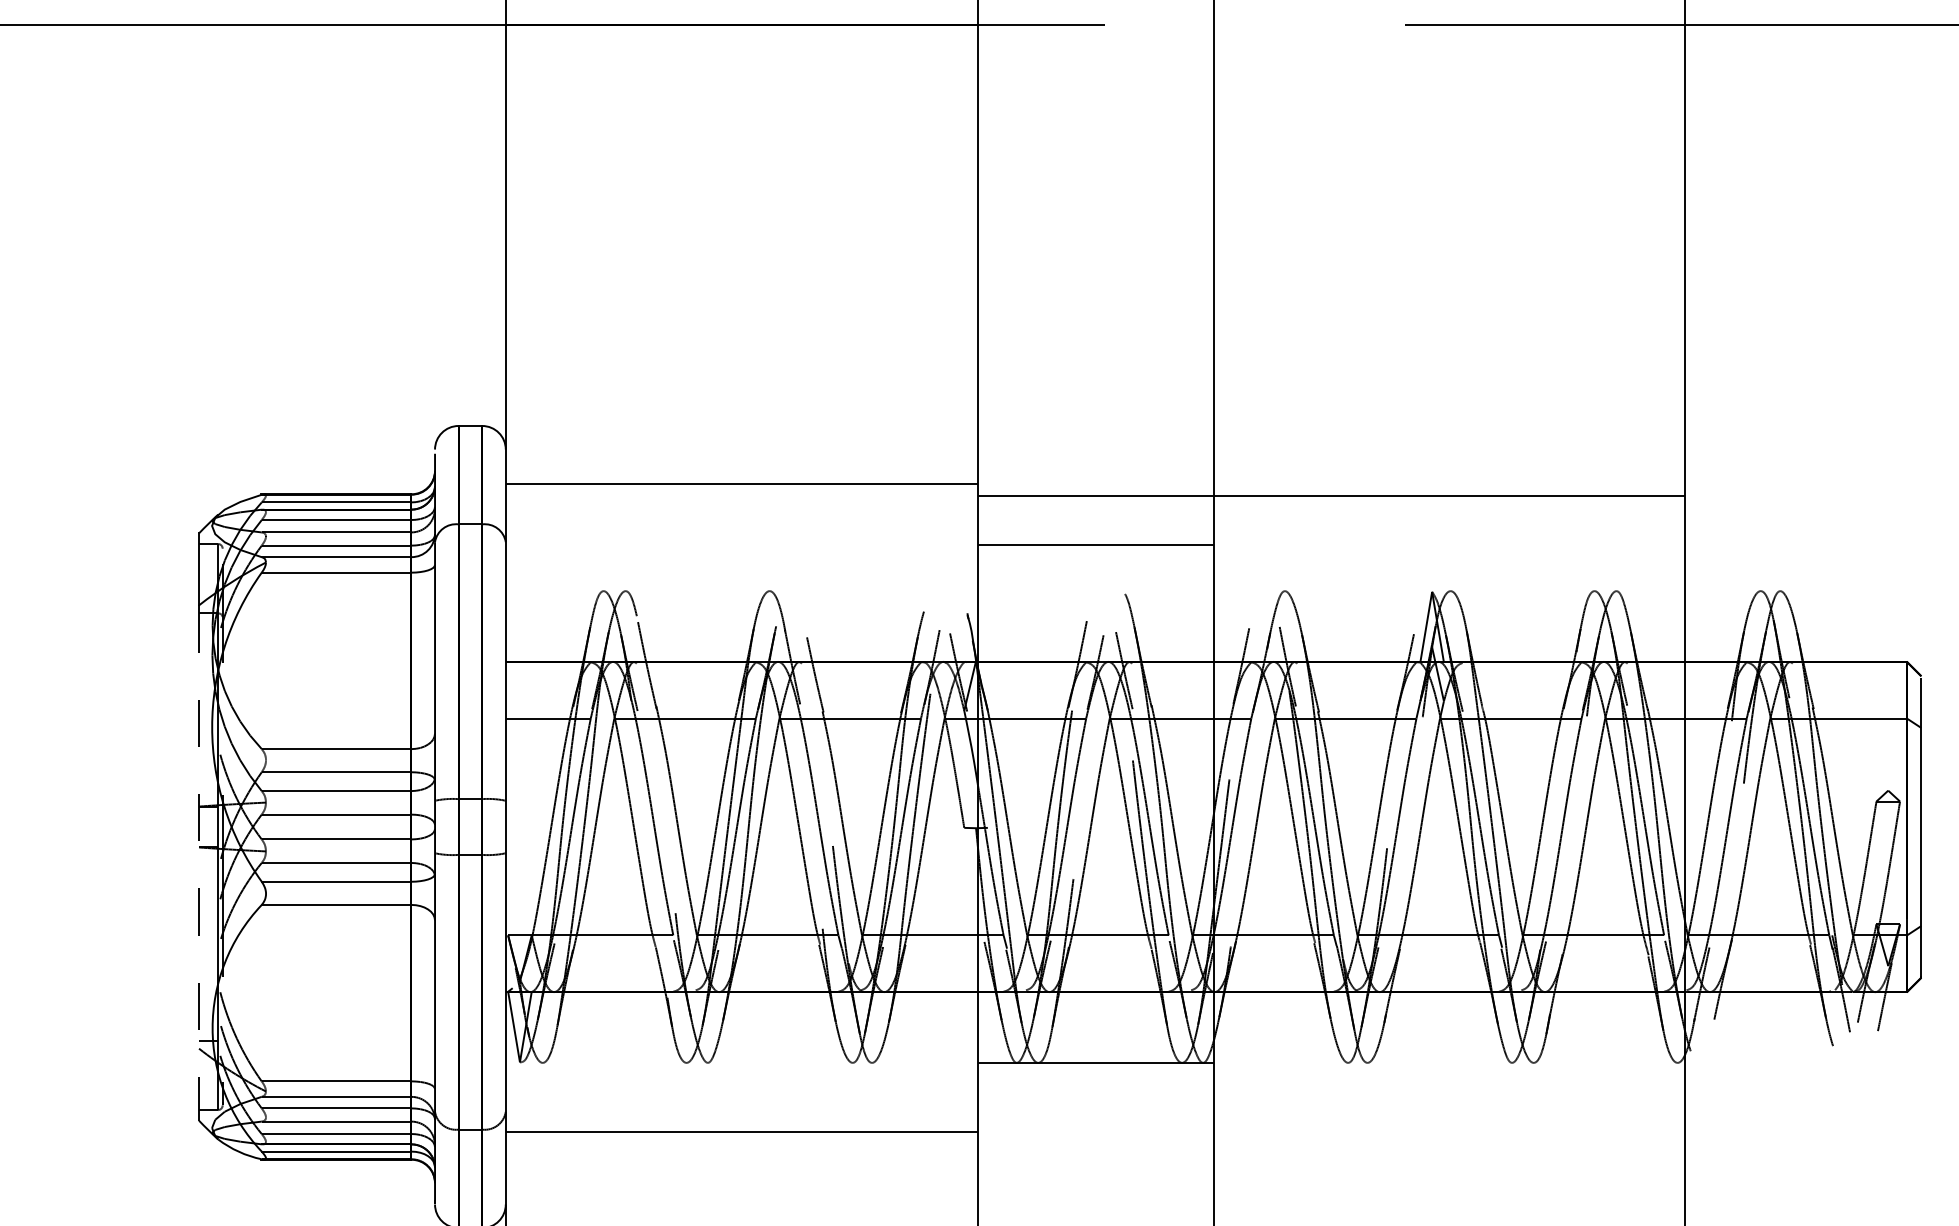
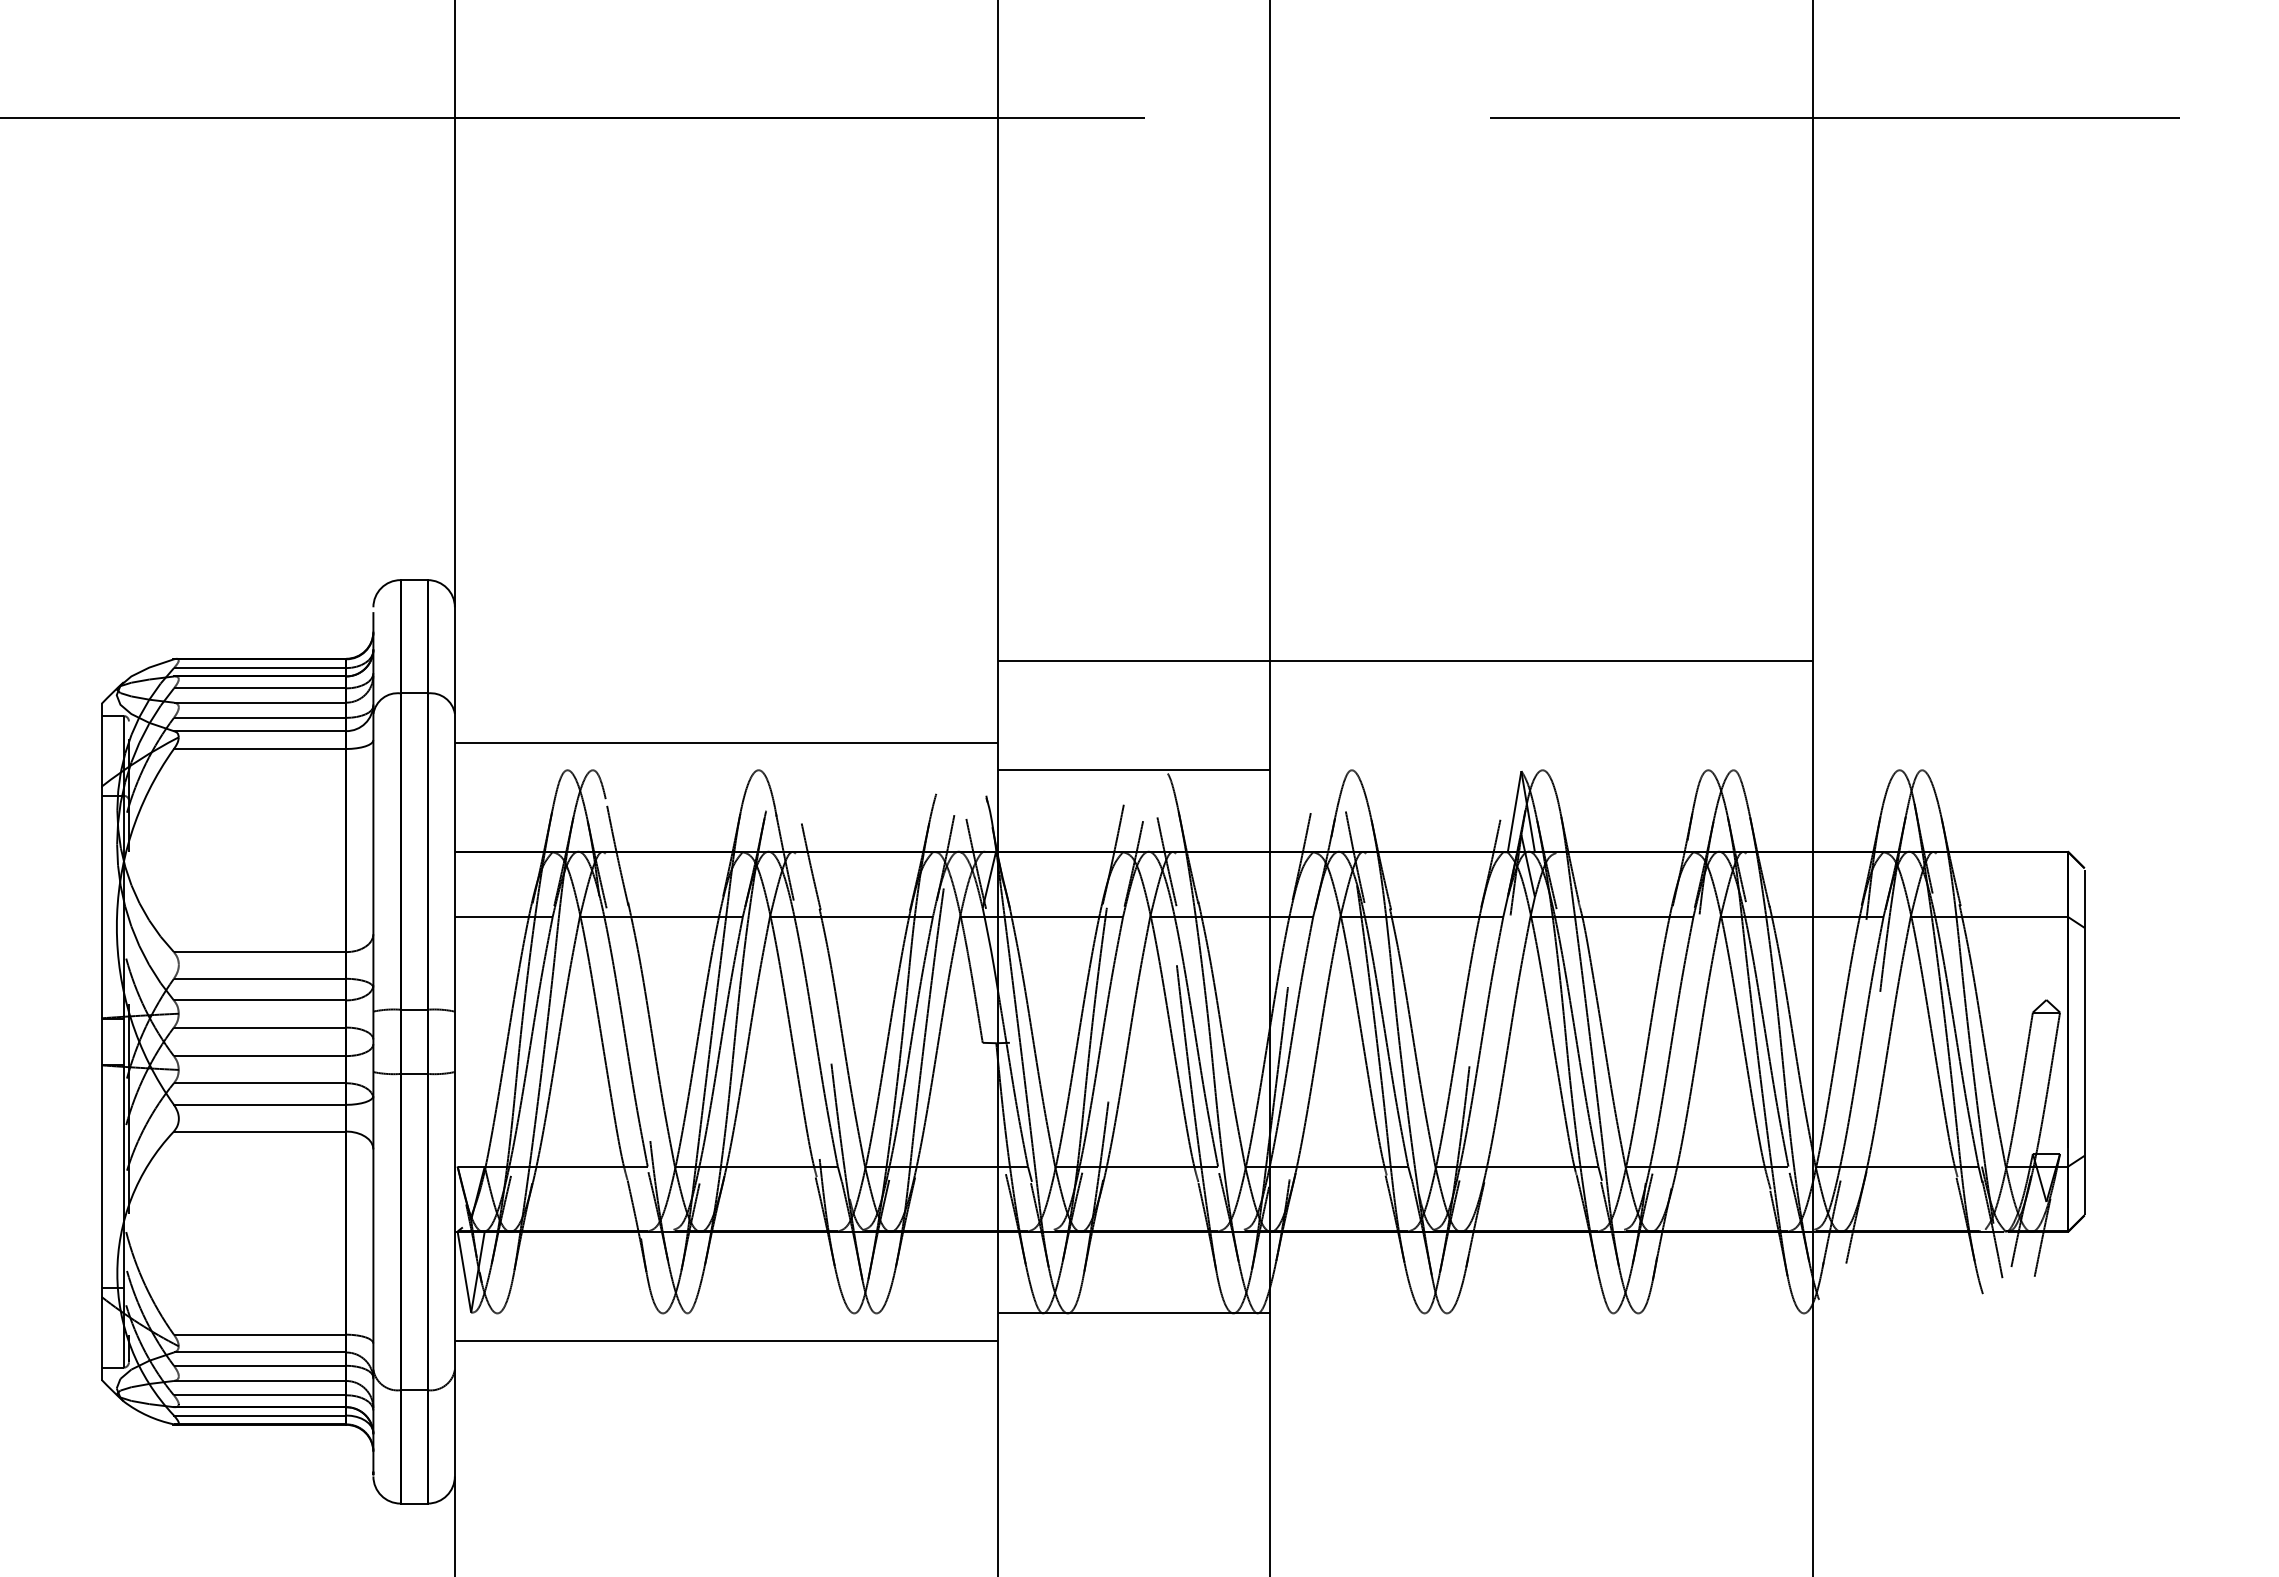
line: (741, 484) -> (726, 743), moved
line: (1095, 545) -> (1133, 770), moved
line: (198, 863) -> (101, 1083), dashed -> solid
line: (741, 1131) -> (726, 1340), moved

